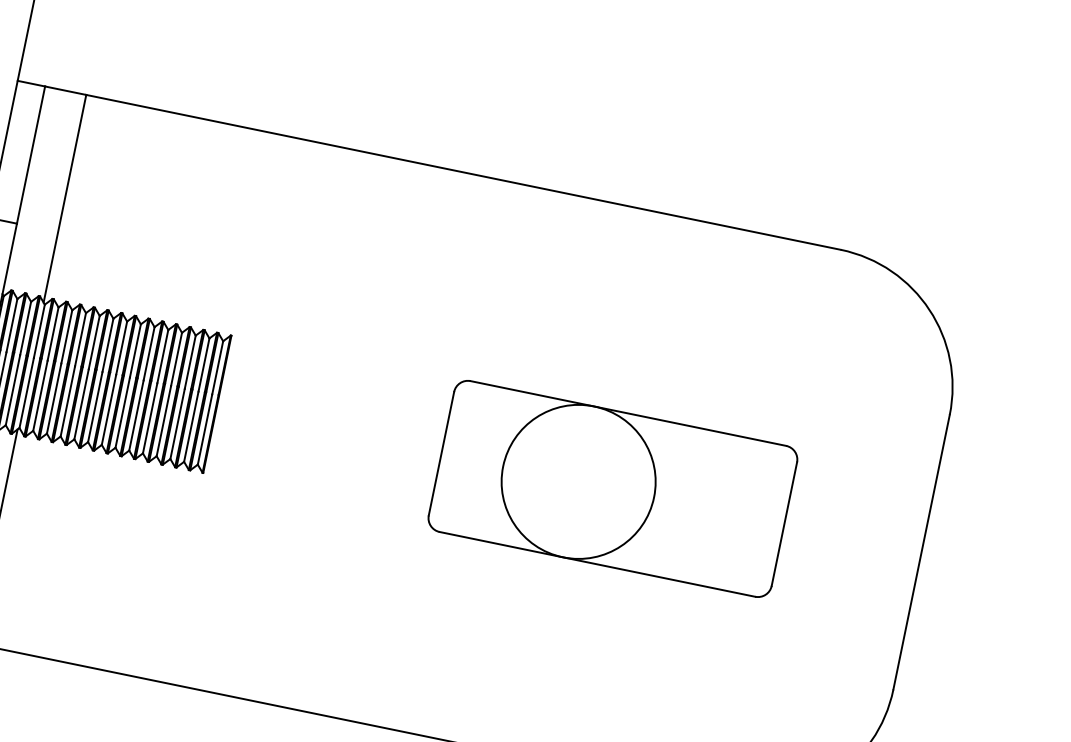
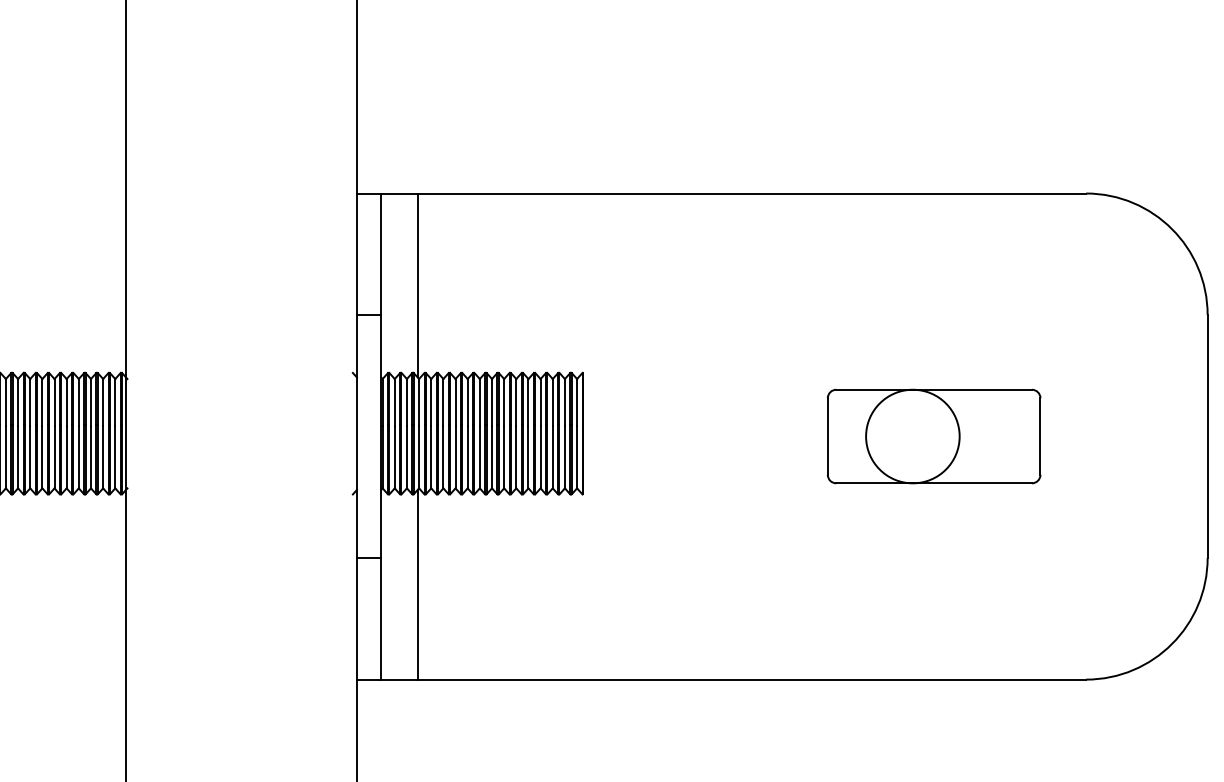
part: (612, 488) -> (933, 436), size x0.7

